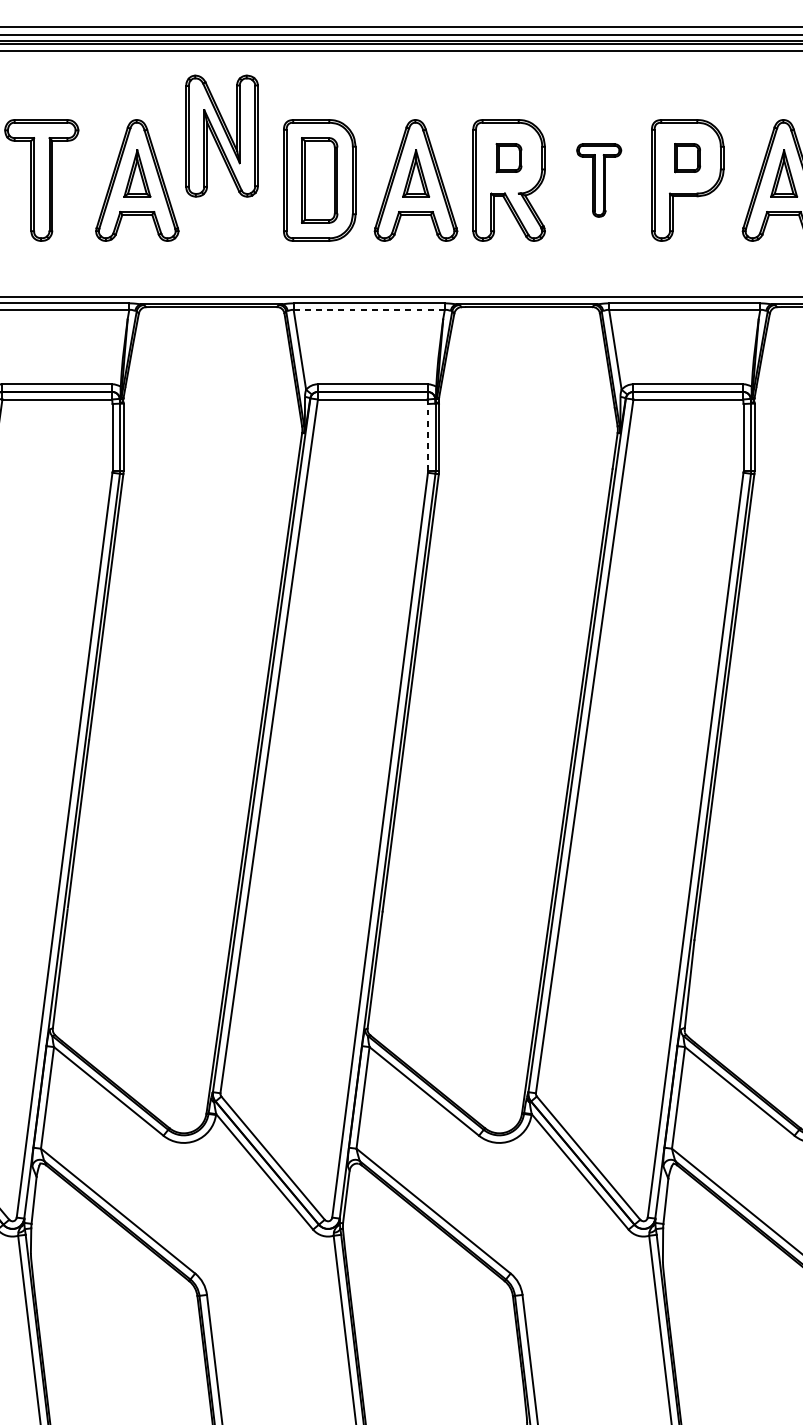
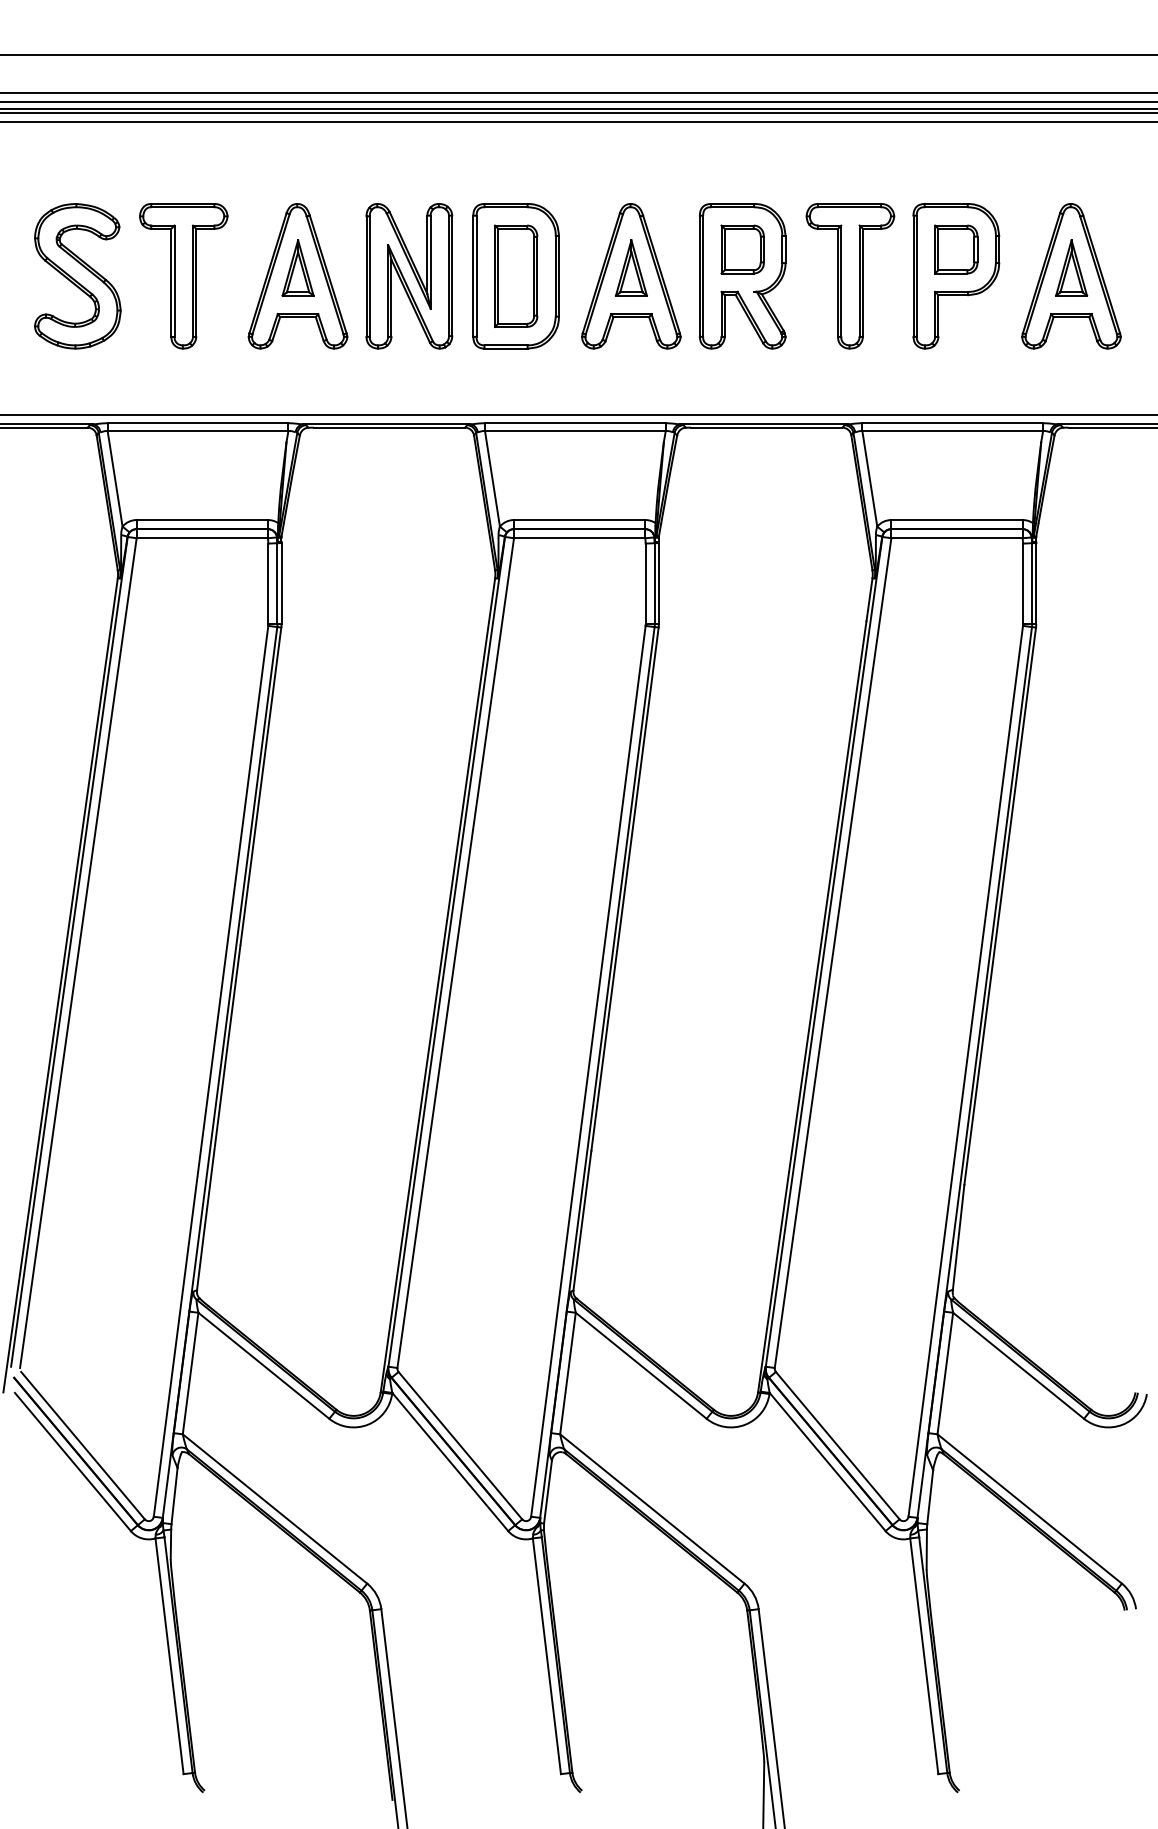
part: (222, 136) -> (409, 276), moved
part: (508, 158) -> (742, 249), size x1.43
part: (687, 158) -> (956, 249), size x1.43
part: (599, 180) -> (850, 276), size x1.67
line: (368, 310) -> (574, 431), dashed -> solid
line: (427, 437) -> (645, 583), dashed -> solid

